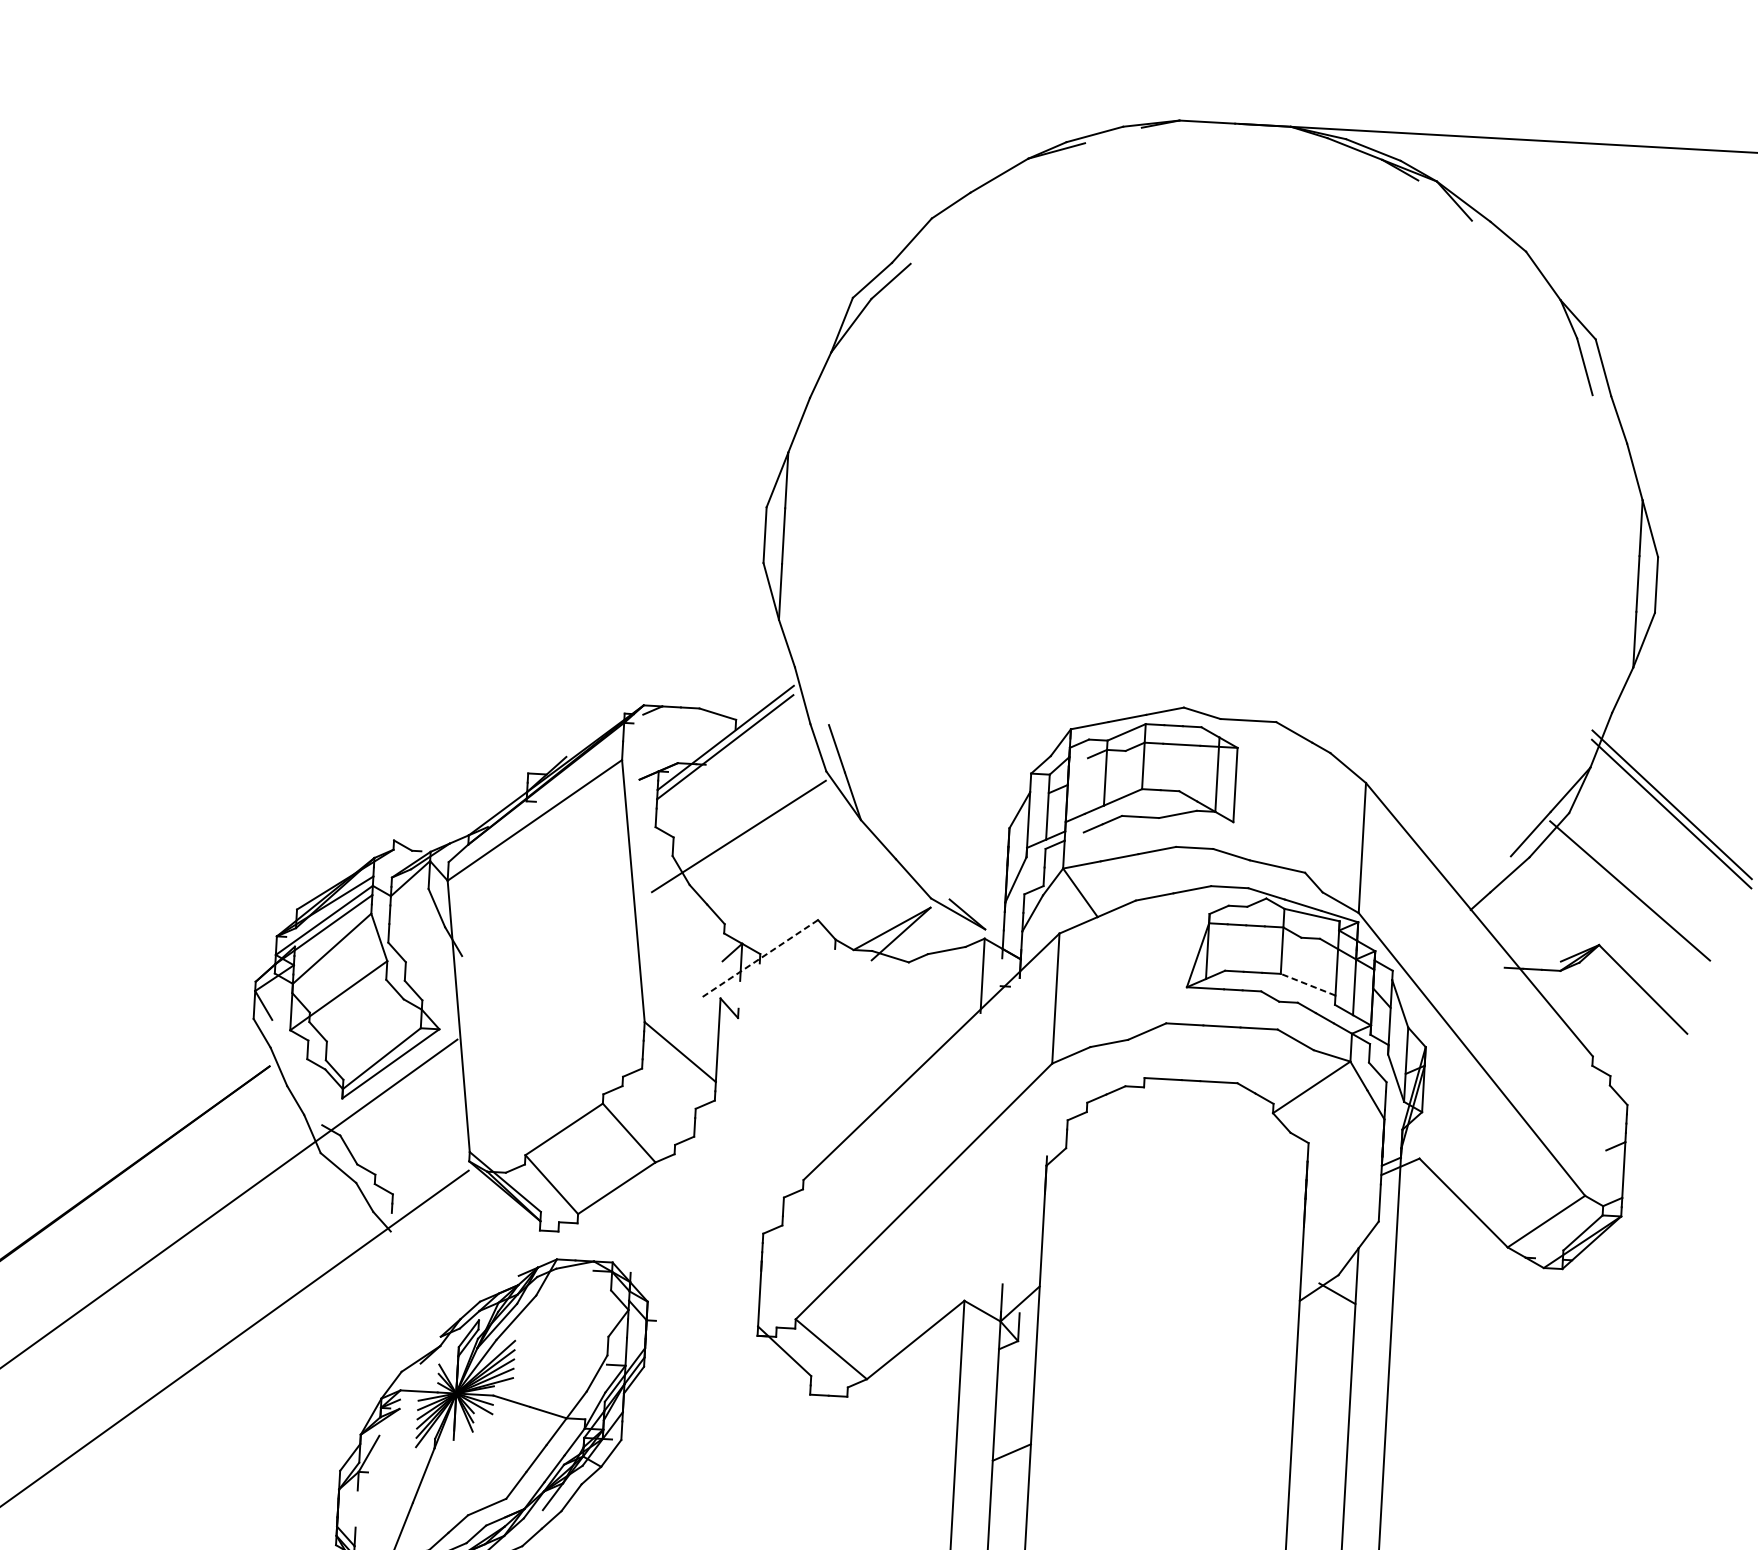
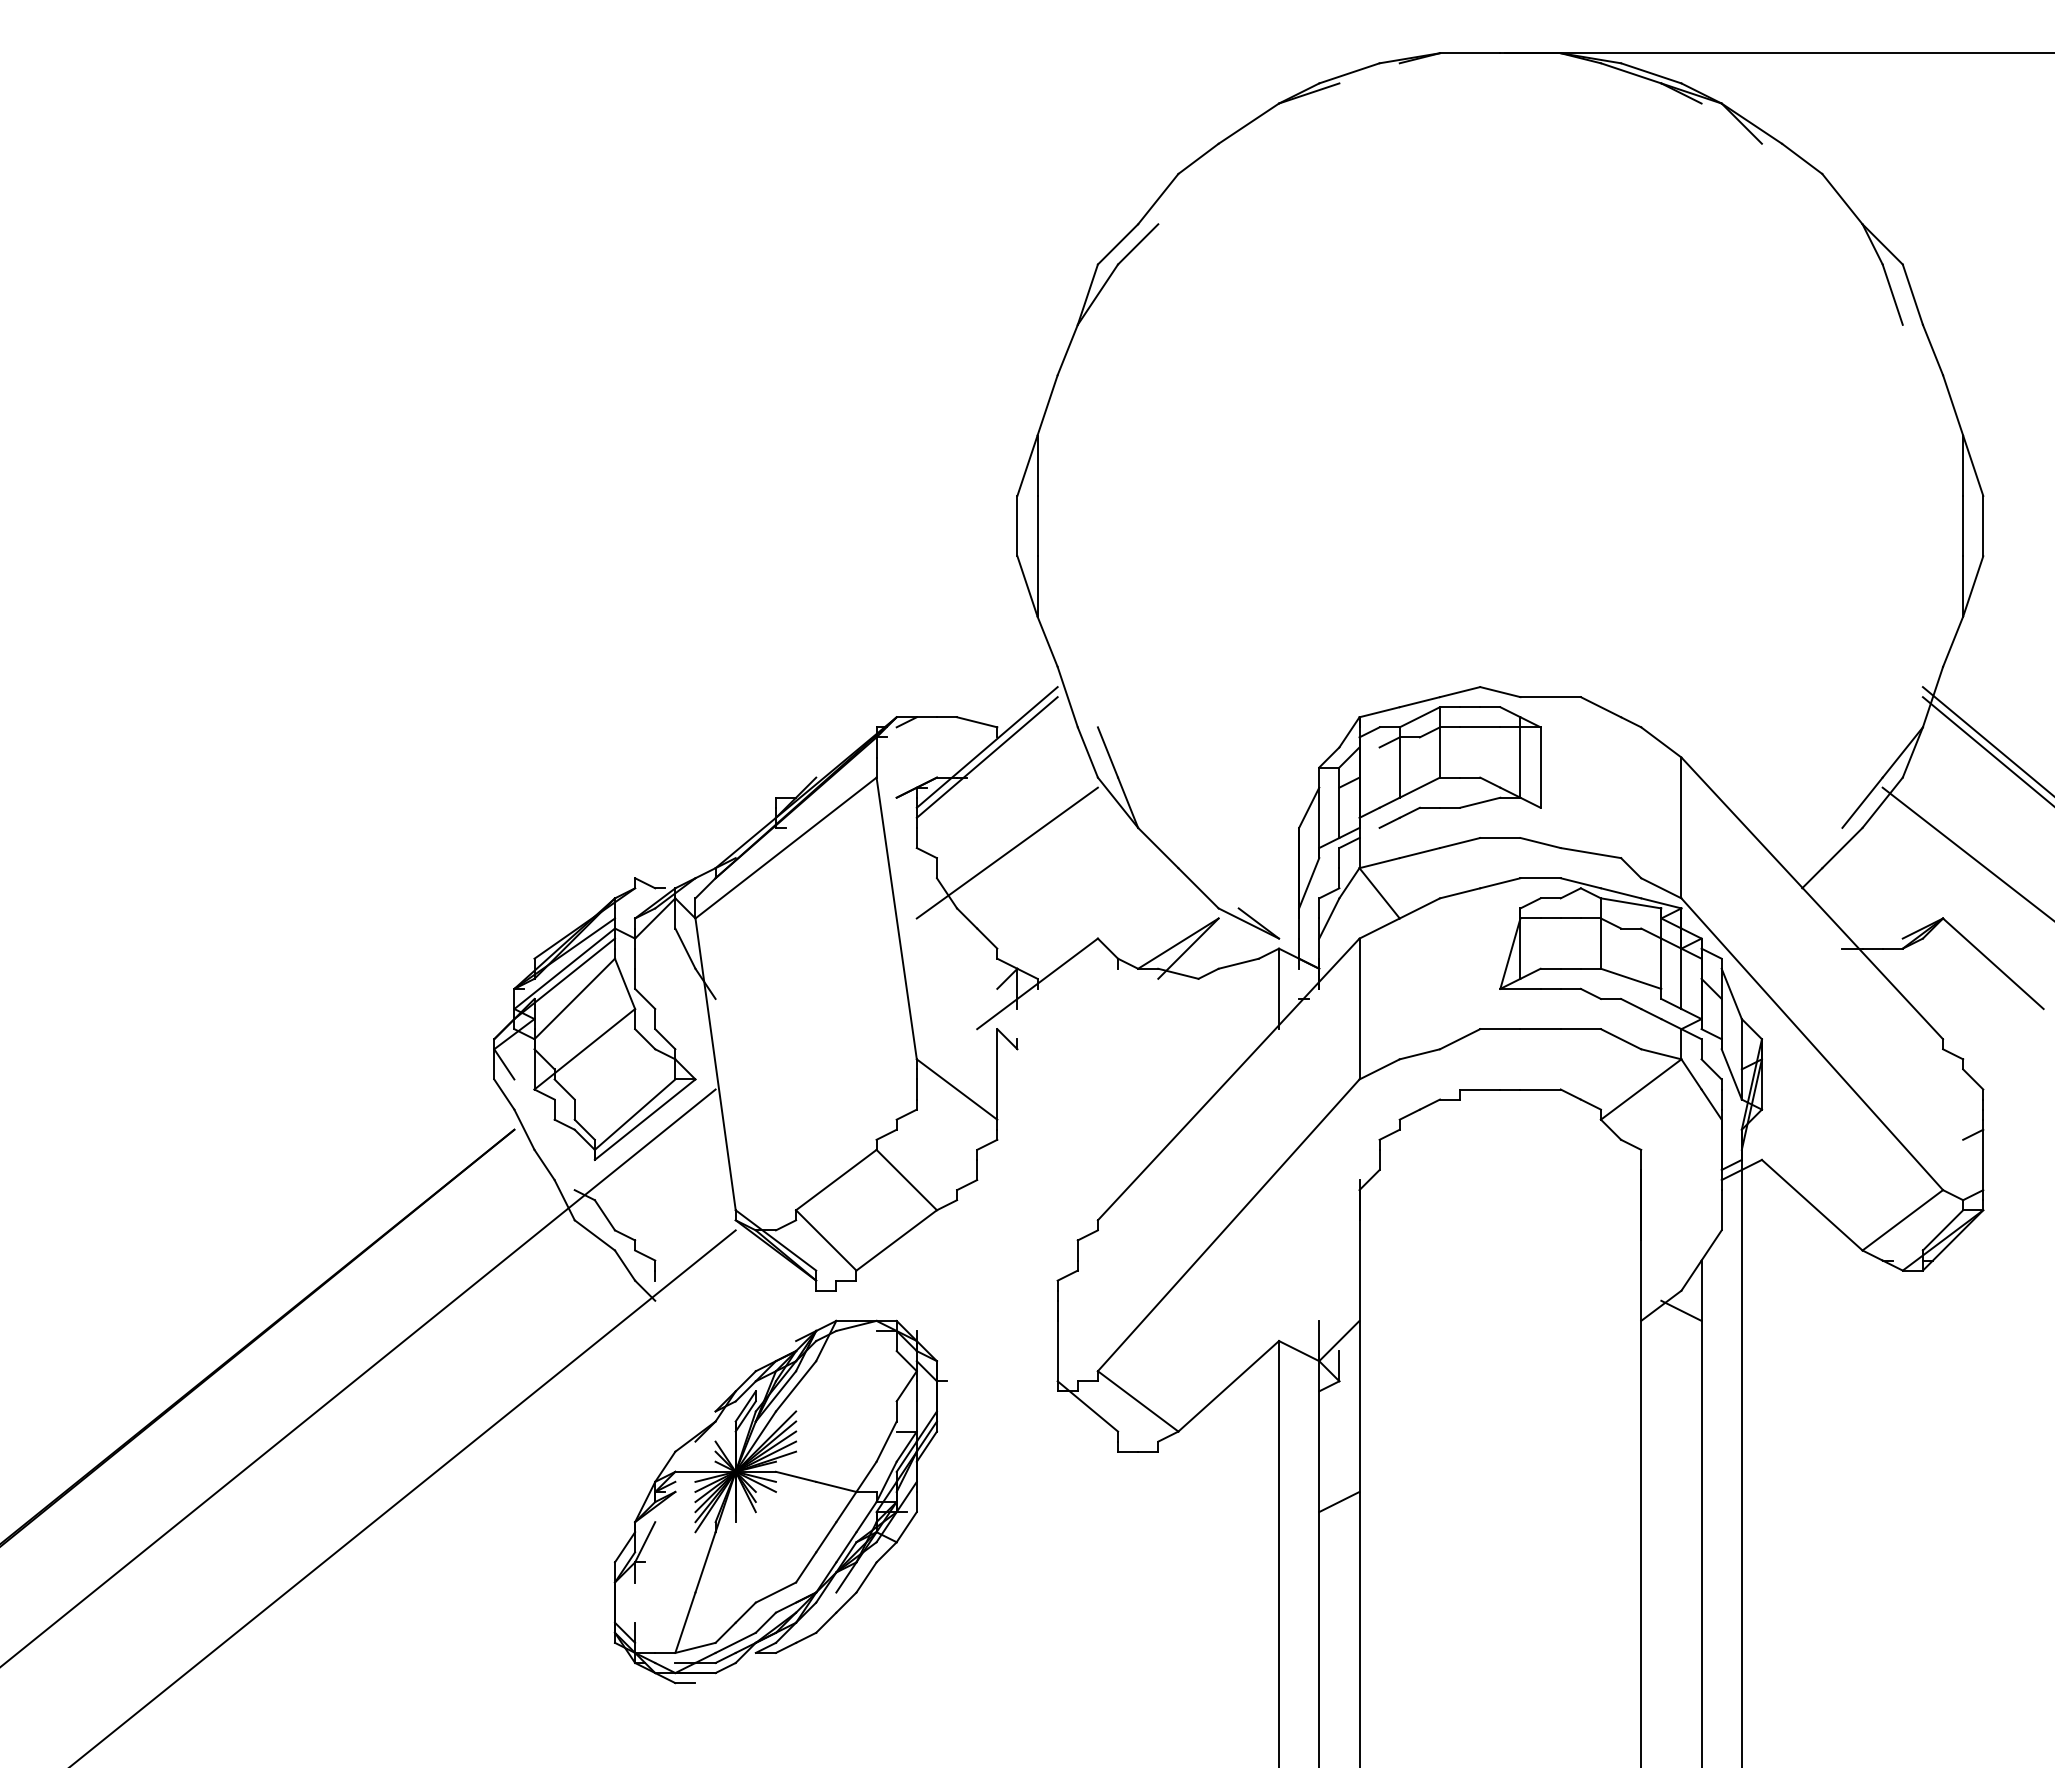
line: (759, 959) -> (1037, 984), dashed -> solid
line: (1308, 984) -> (1631, 978), dashed -> solid

